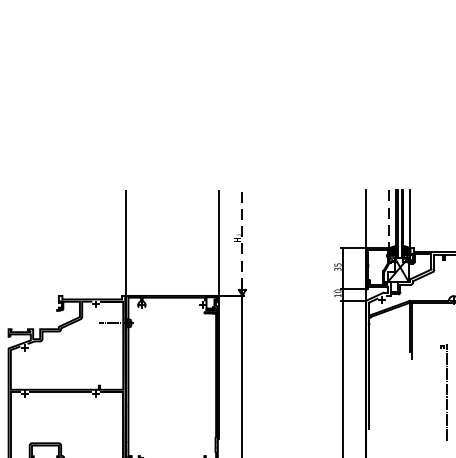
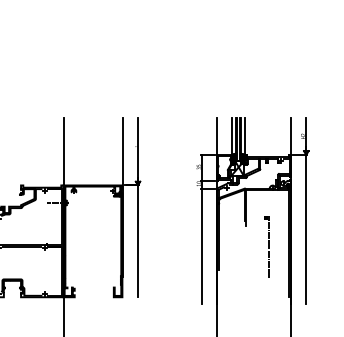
line: (388, 220) -> (231, 137), dashed -> solid
line: (243, 239) -> (138, 149), dashed -> solid

